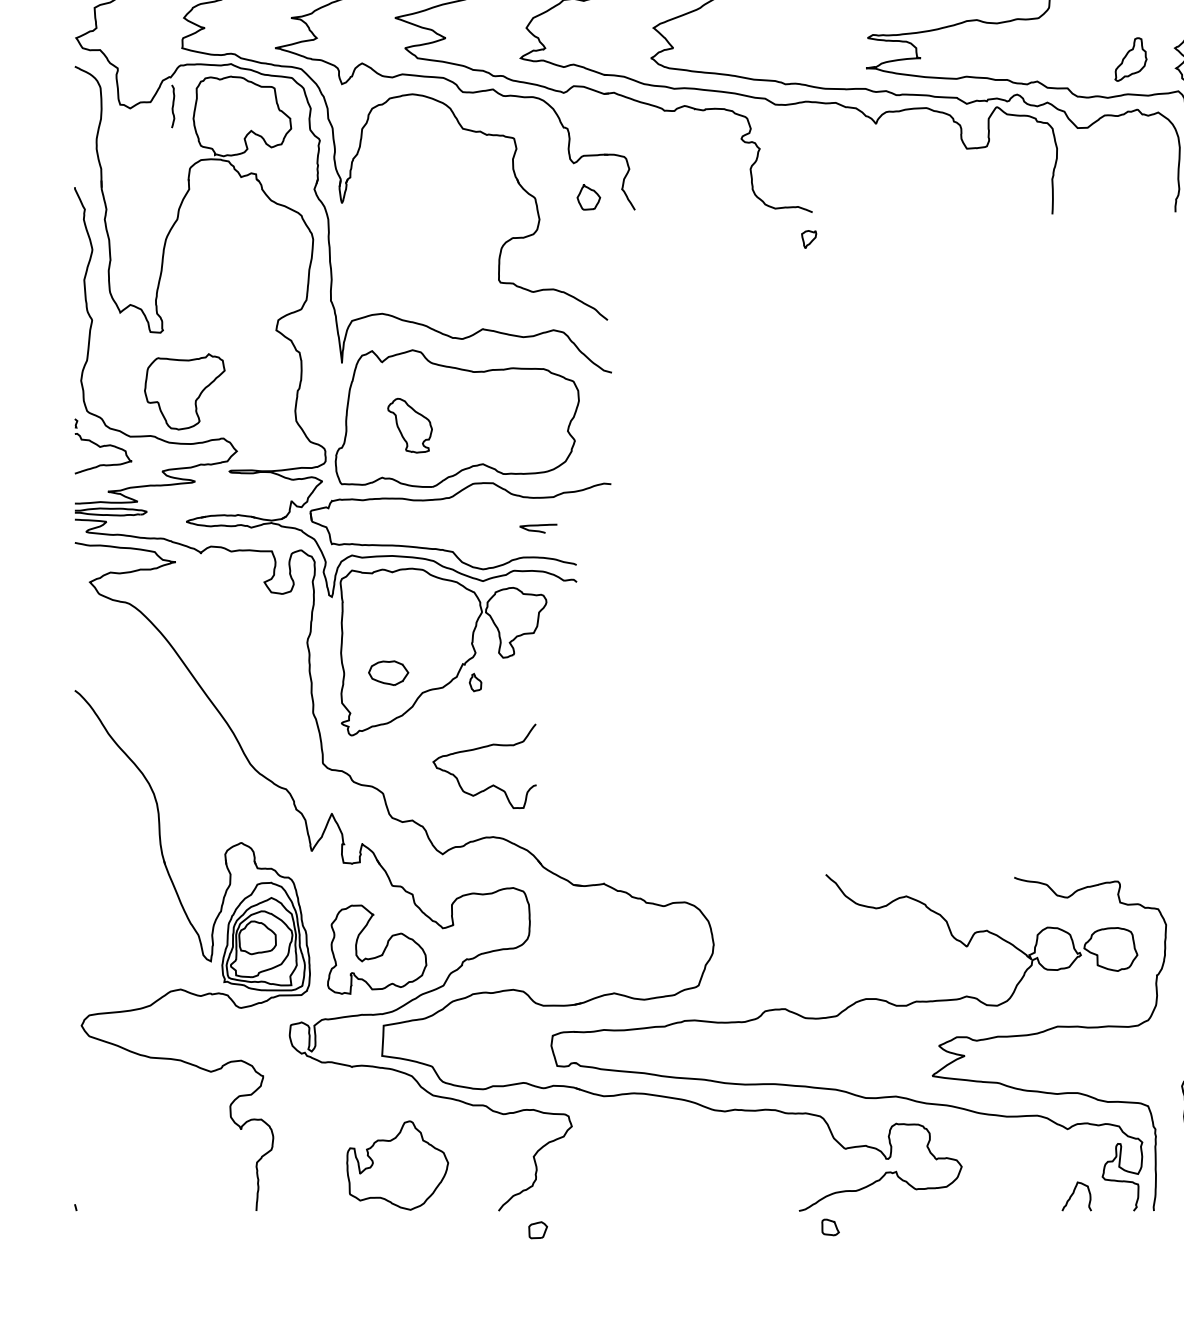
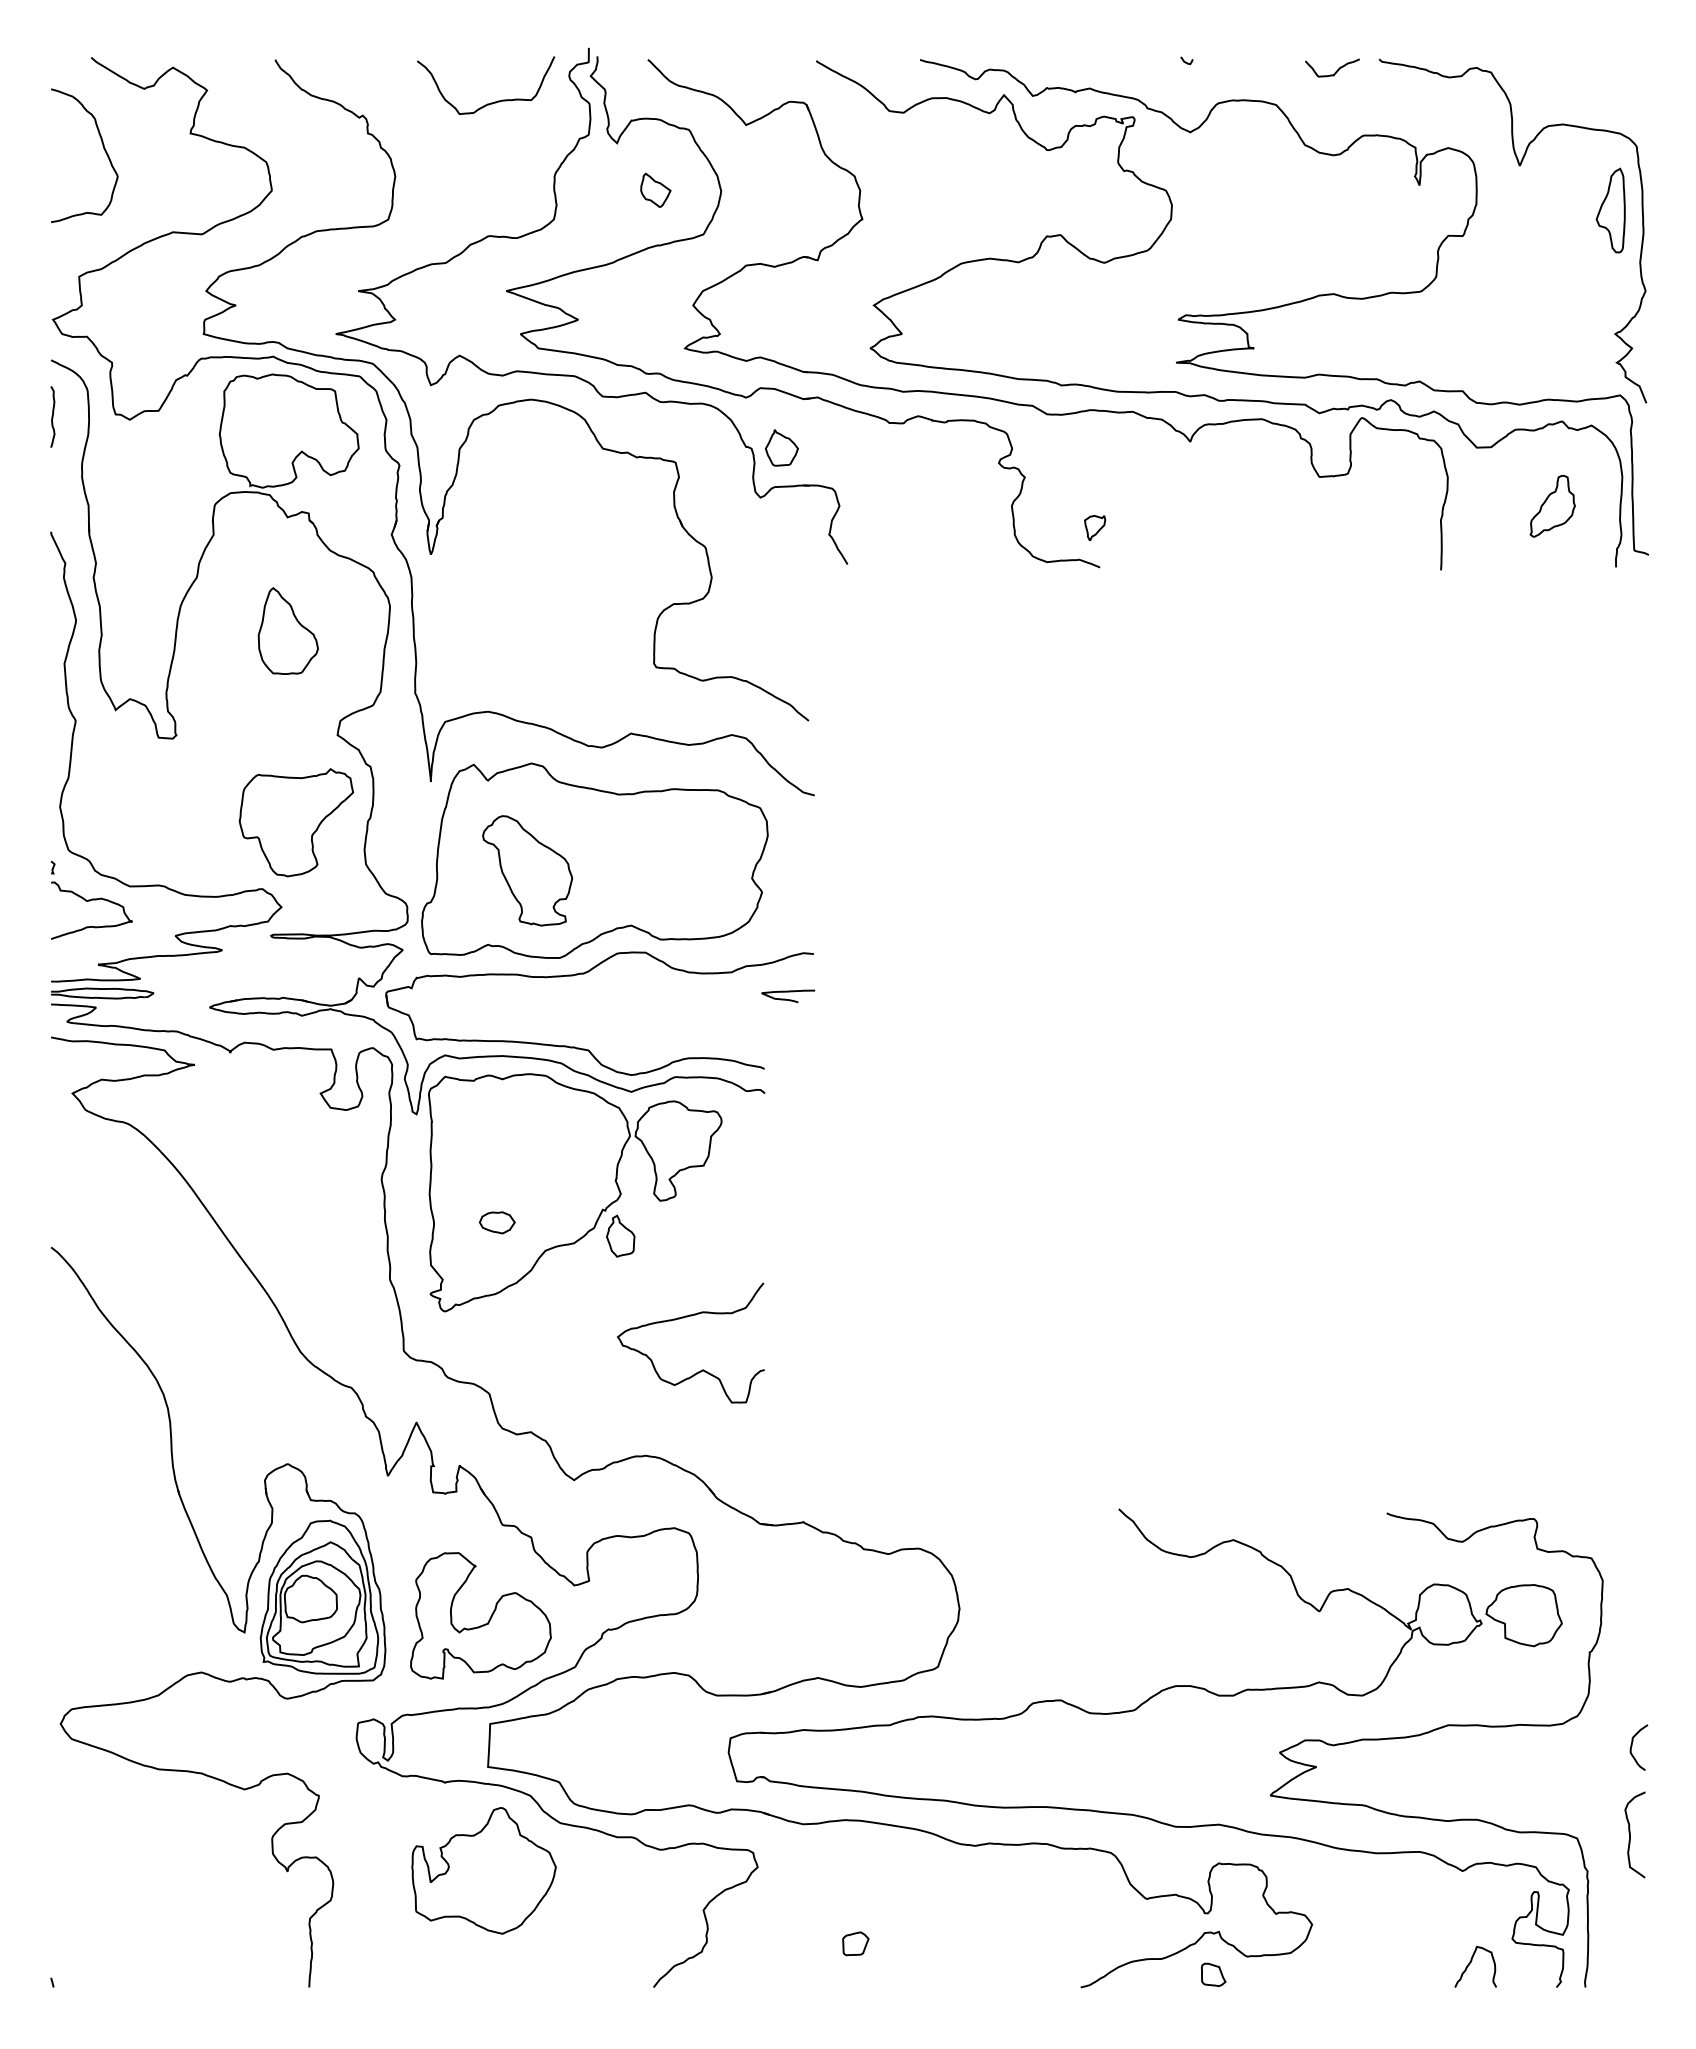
part: (1130, 59) -> (1552, 506), moved
curve: (172, 106) -> (52, 416), moved
part: (588, 196) -> (781, 447), moved
part: (809, 239) -> (1095, 527), moved
part: (241, 256) -> (287, 630), added
part: (184, 391) -> (296, 822), moved
part: (409, 425) -> (527, 870), size x1.43
curve: (538, 530) -> (788, 999), moved
part: (388, 673) -> (497, 1222), size x0.62
part: (475, 682) -> (620, 1235), size x1.67
curve: (479, 748) -> (683, 1318), moved
part: (397, 1165) -> (483, 1870), moved
part: (830, 1227) -> (1213, 1974), moved
part: (537, 1230) -> (855, 1943), moved

